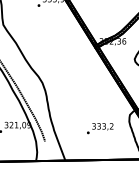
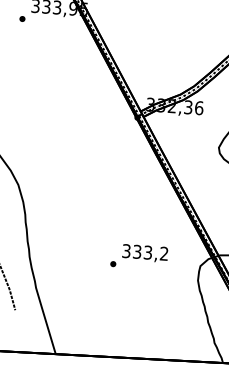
text: (100, 128) -> (139, 256), moved

